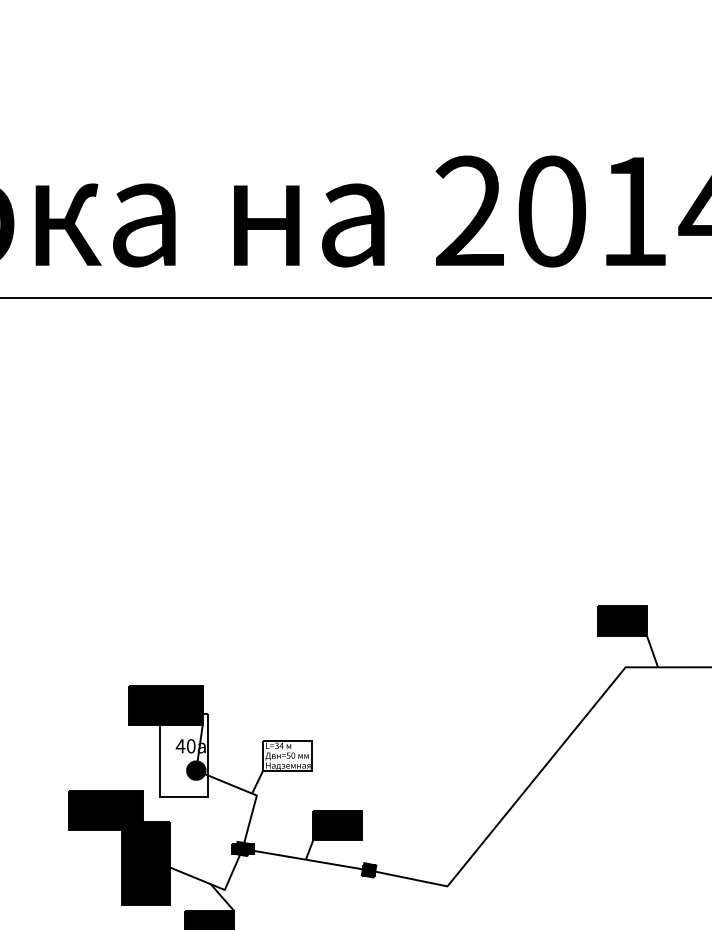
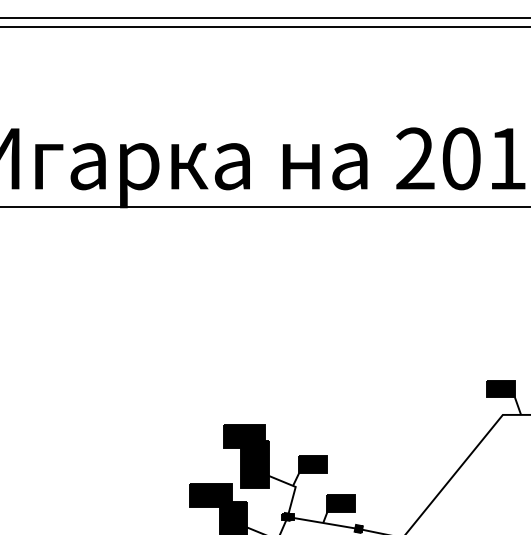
fill: (183, 755) -> (254, 464), added
fill: (286, 755) -> (312, 464), added

